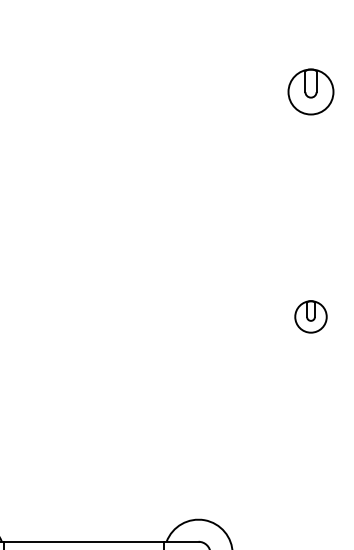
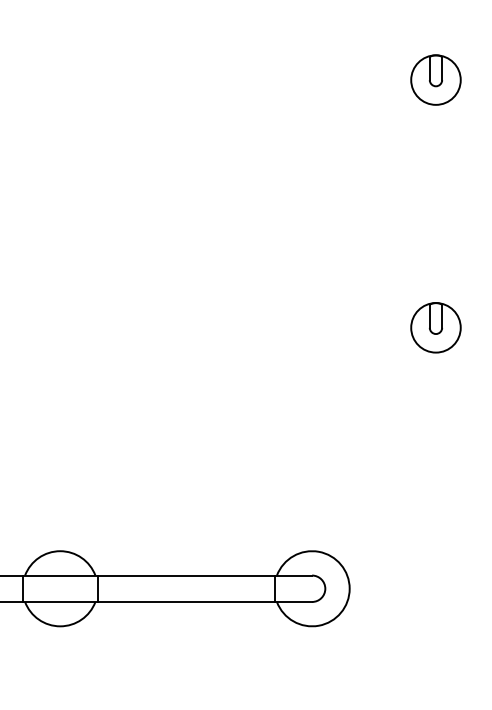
part: (310, 316) -> (435, 327), size x1.43

